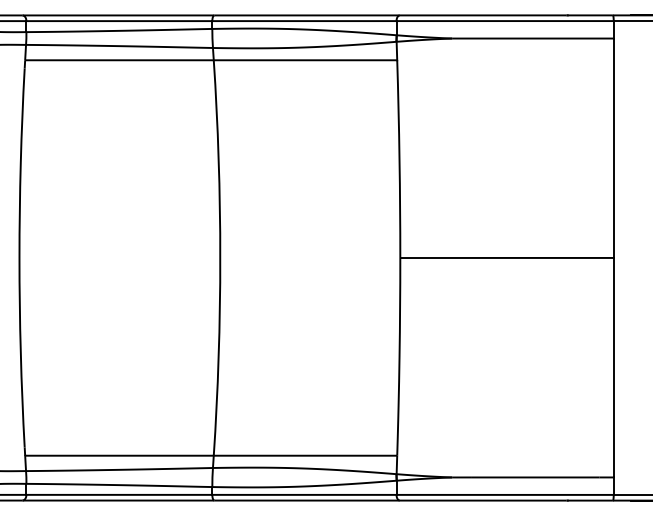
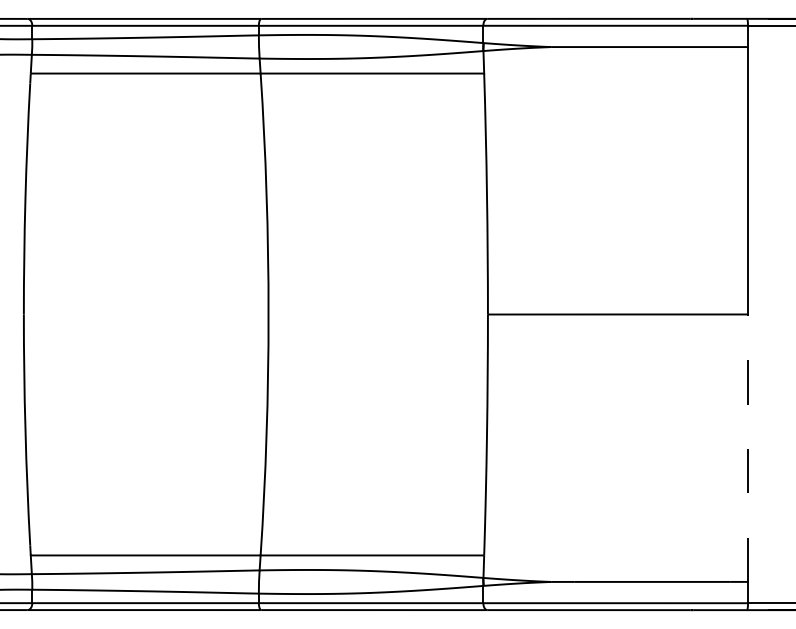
line: (614, 367) -> (748, 448), solid -> dashed

